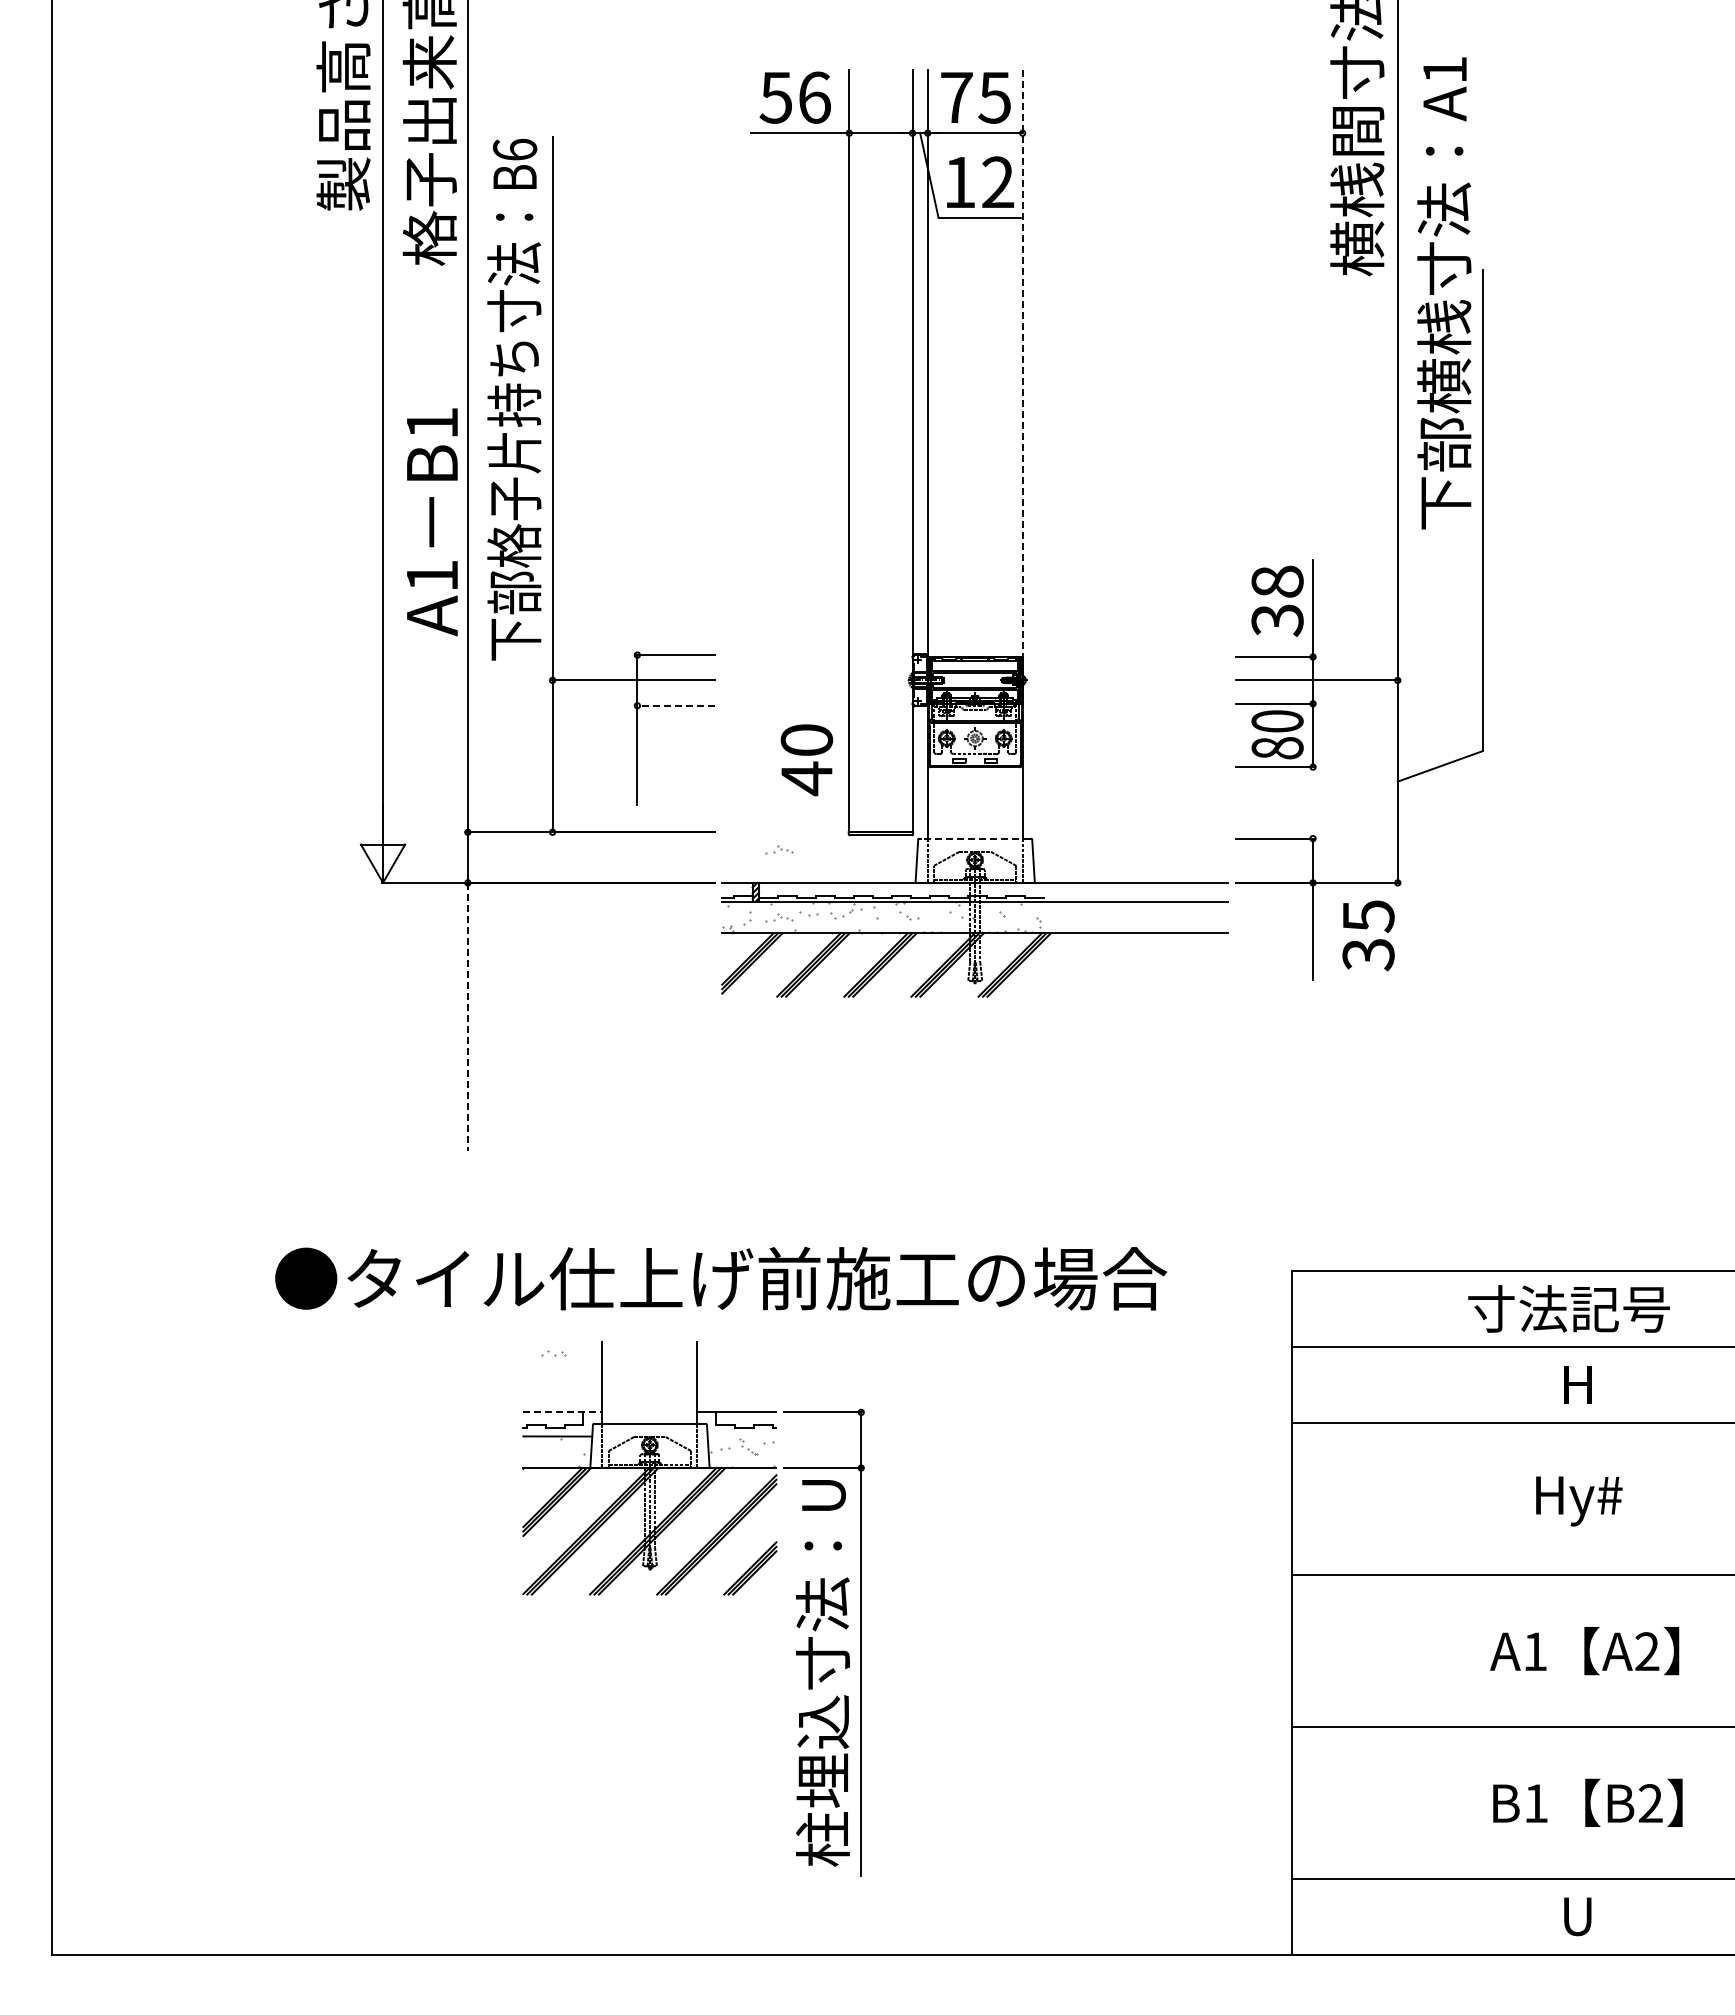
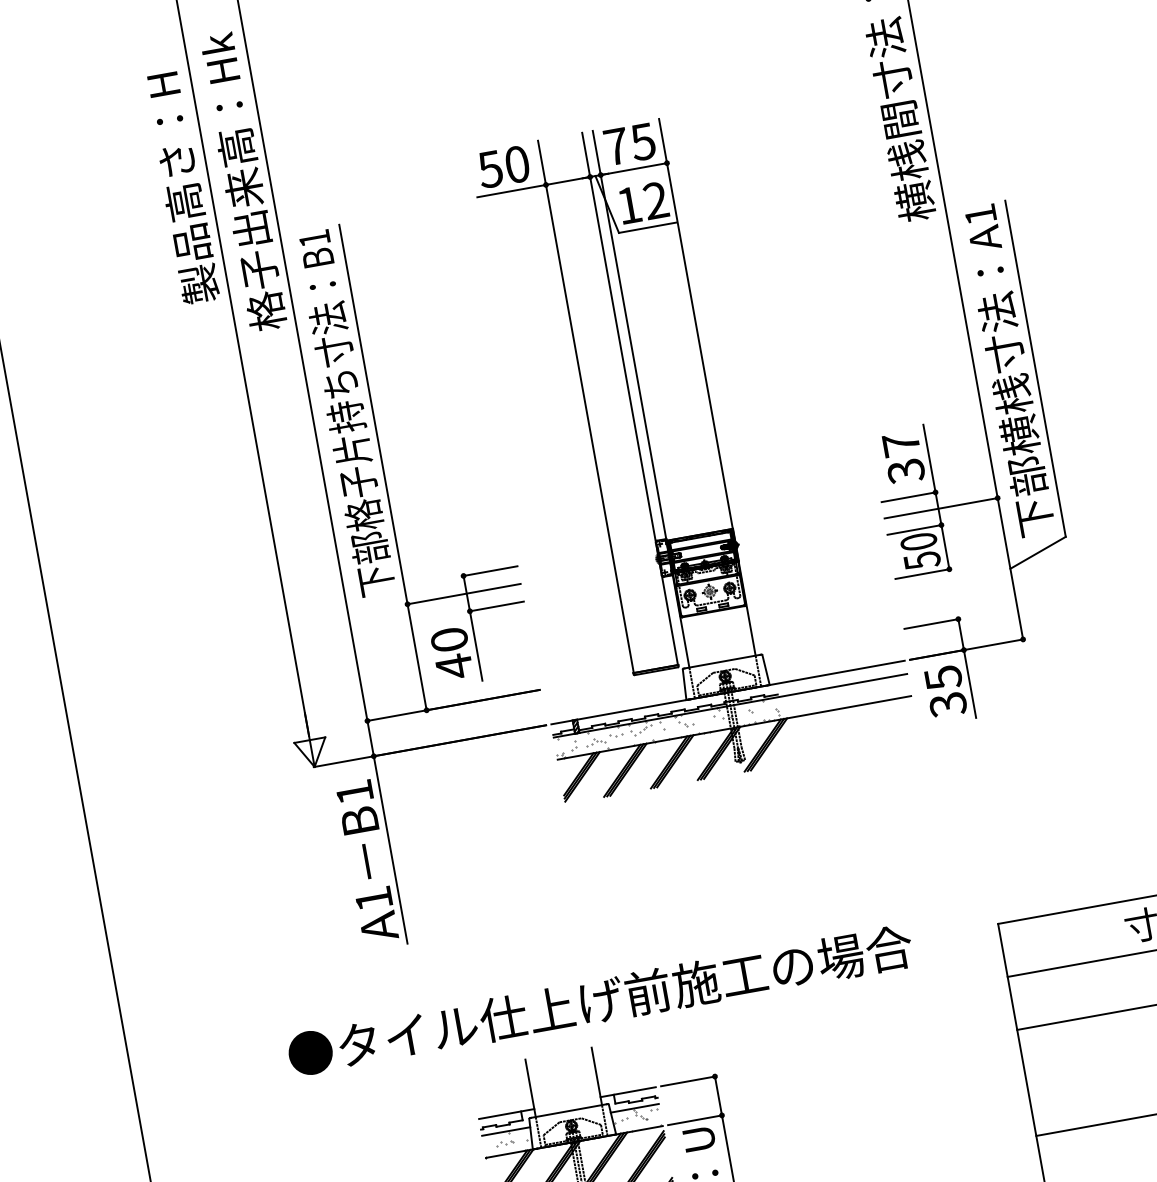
text: (814, 97) -> (517, 164), 56 -> 50
text: (514, 149) -> (314, 238), B6 -> B1
text: (1444, 293) -> (1008, 370), moved
line: (1022, 363) -> (695, 323), dashed -> solid
text: (432, 522) -> (367, 861), moved
text: (1277, 581) -> (901, 444), 38 -> 37
line: (674, 705) -> (495, 606), dashed -> solid
text: (1277, 748) -> (922, 560), 80 -> 50
text: (806, 760) -> (451, 654), moved
line: (974, 838) -> (721, 661), dashed -> solid
part: (779, 849) -> (587, 693), removed
text: (1368, 935) -> (945, 691), moved
line: (467, 1017) -> (390, 850), dashed -> solid
part: (553, 1353) -> (505, 1143), moved
line: (562, 1412) -> (506, 1114), dashed -> solid
line: (741, 1436) -> (634, 1108), added

